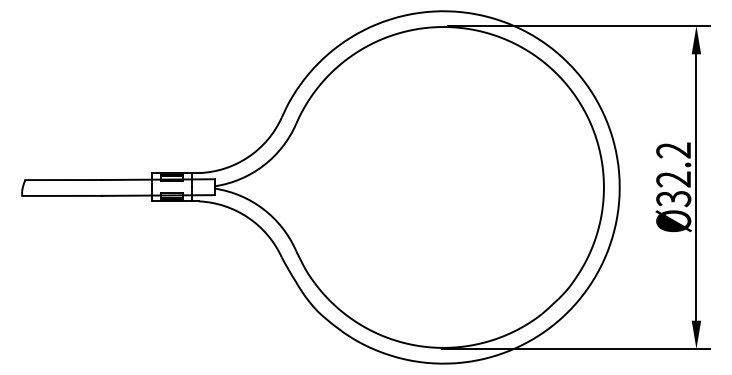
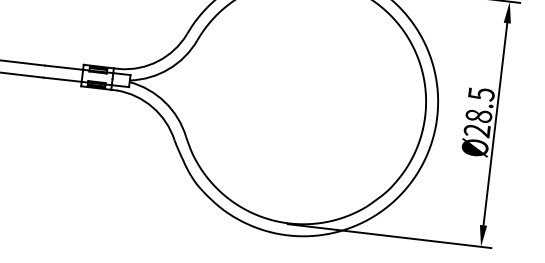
text: (673, 174) -> (479, 112), Ø32.2 -> Ø28.5

